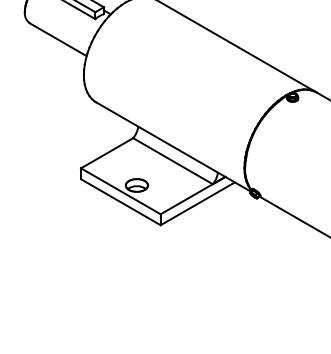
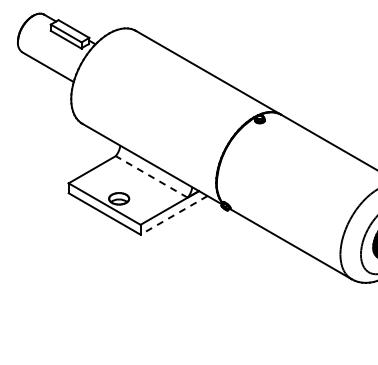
line: (172, 160) -> (151, 176), solid -> dashed
line: (198, 203) -> (174, 215), solid -> dashed

